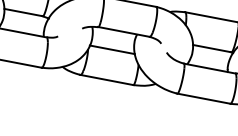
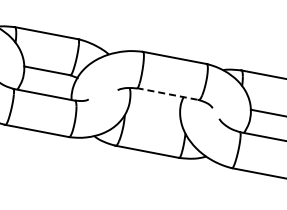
line: (123, 32) -> (167, 94), solid -> dashed
line: (111, 49) -> (153, 115), removed

